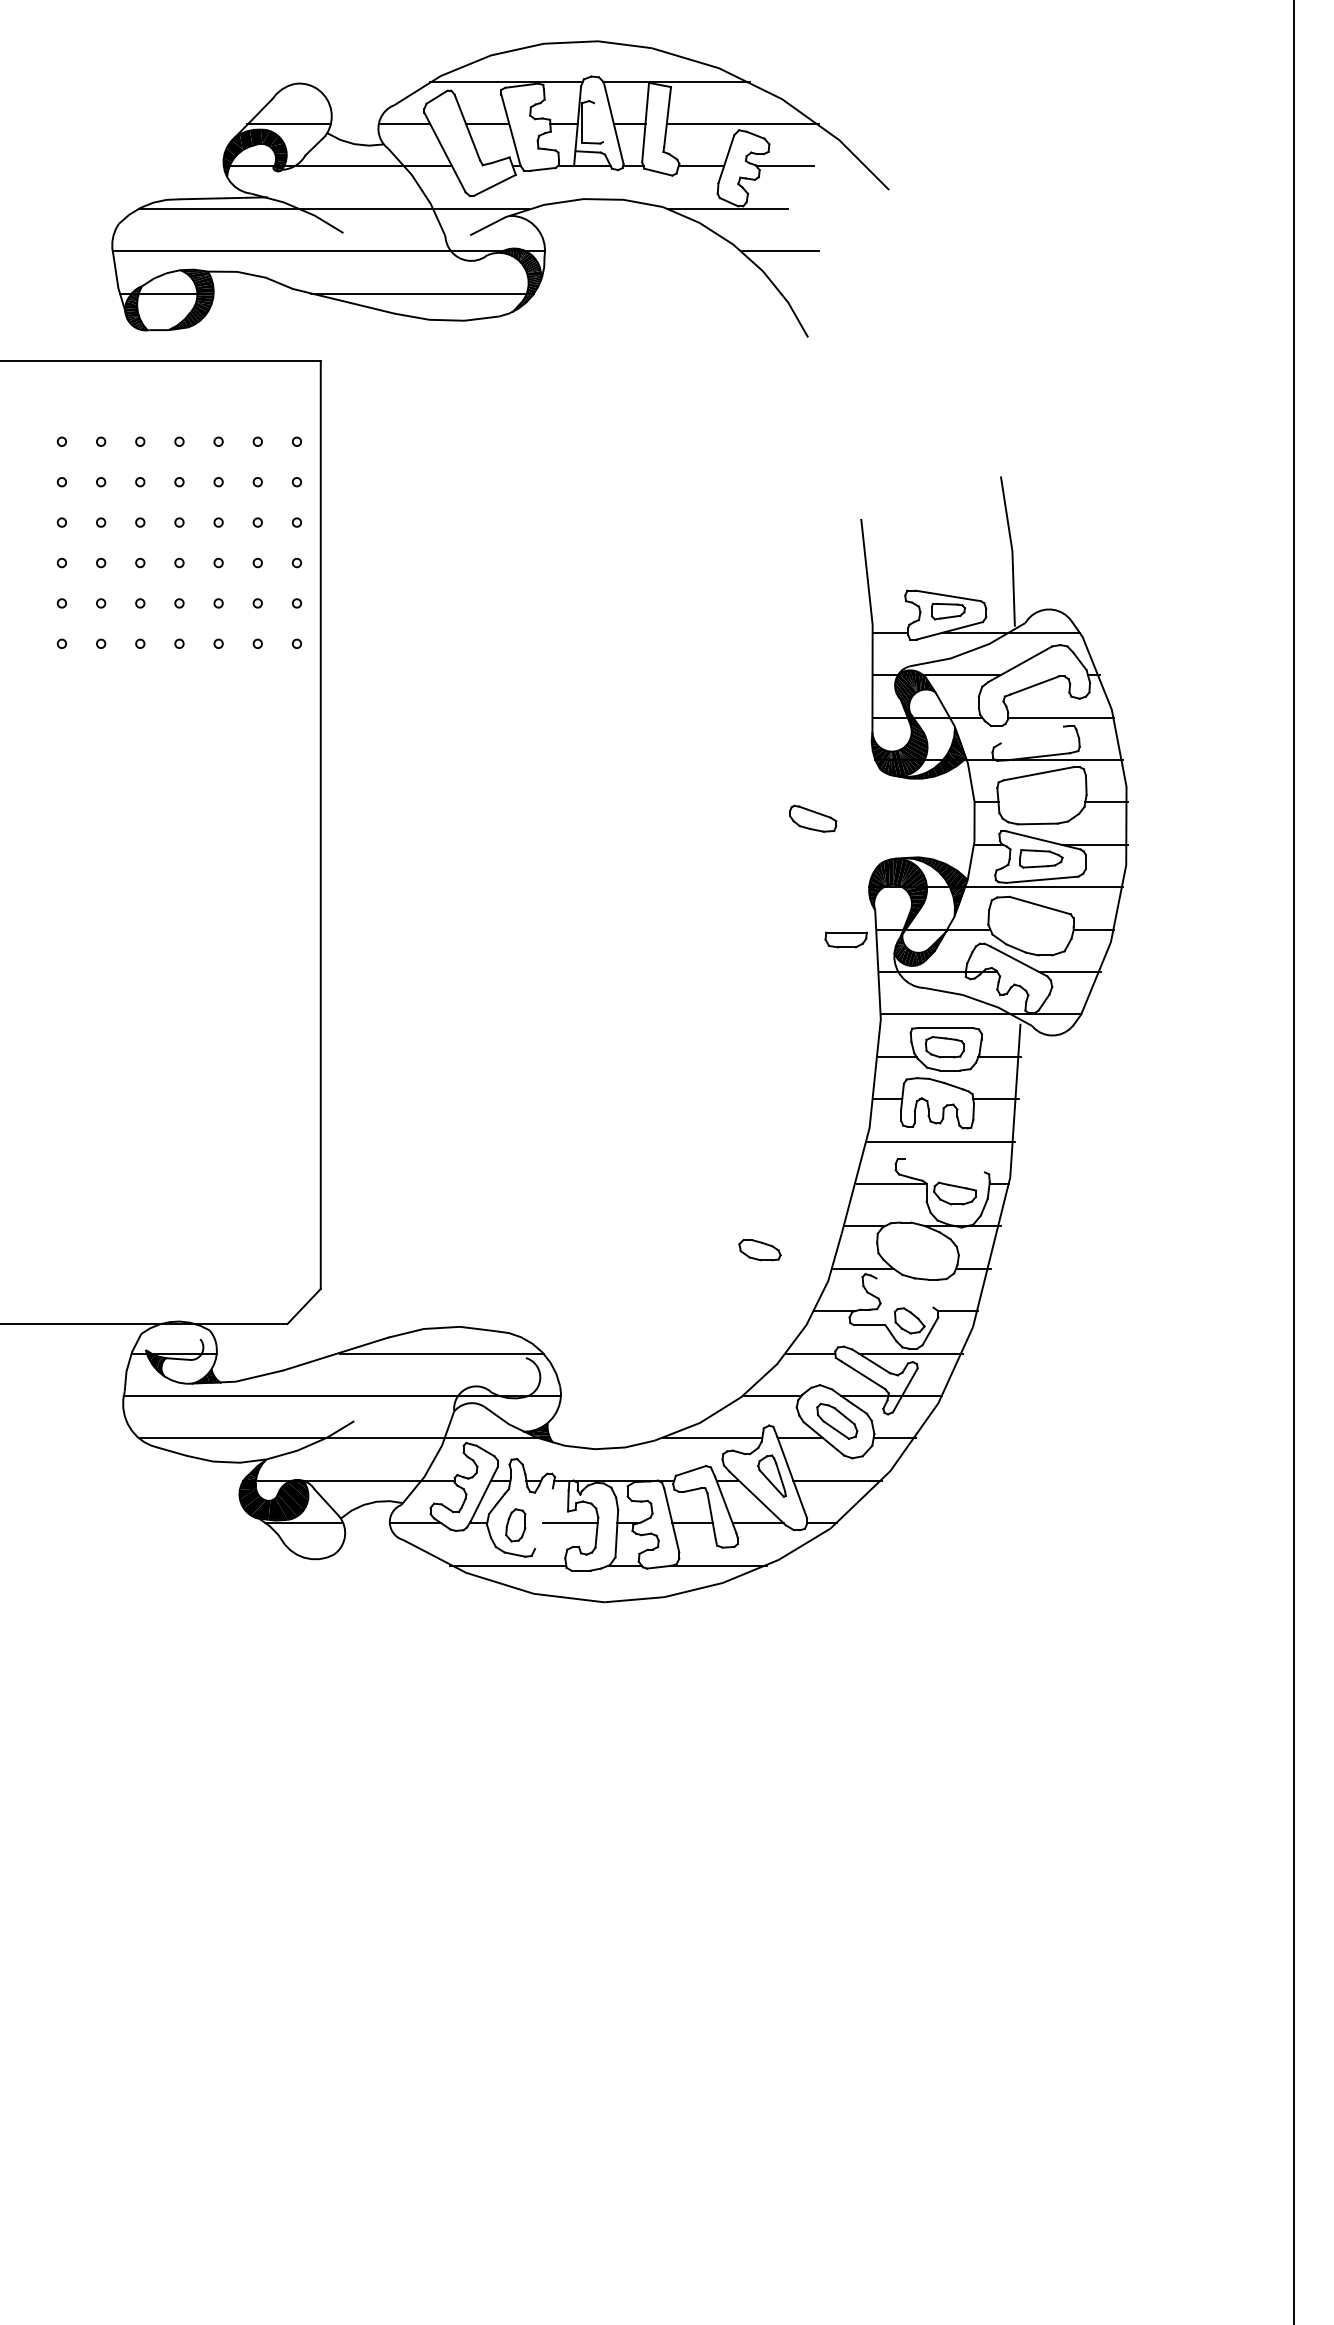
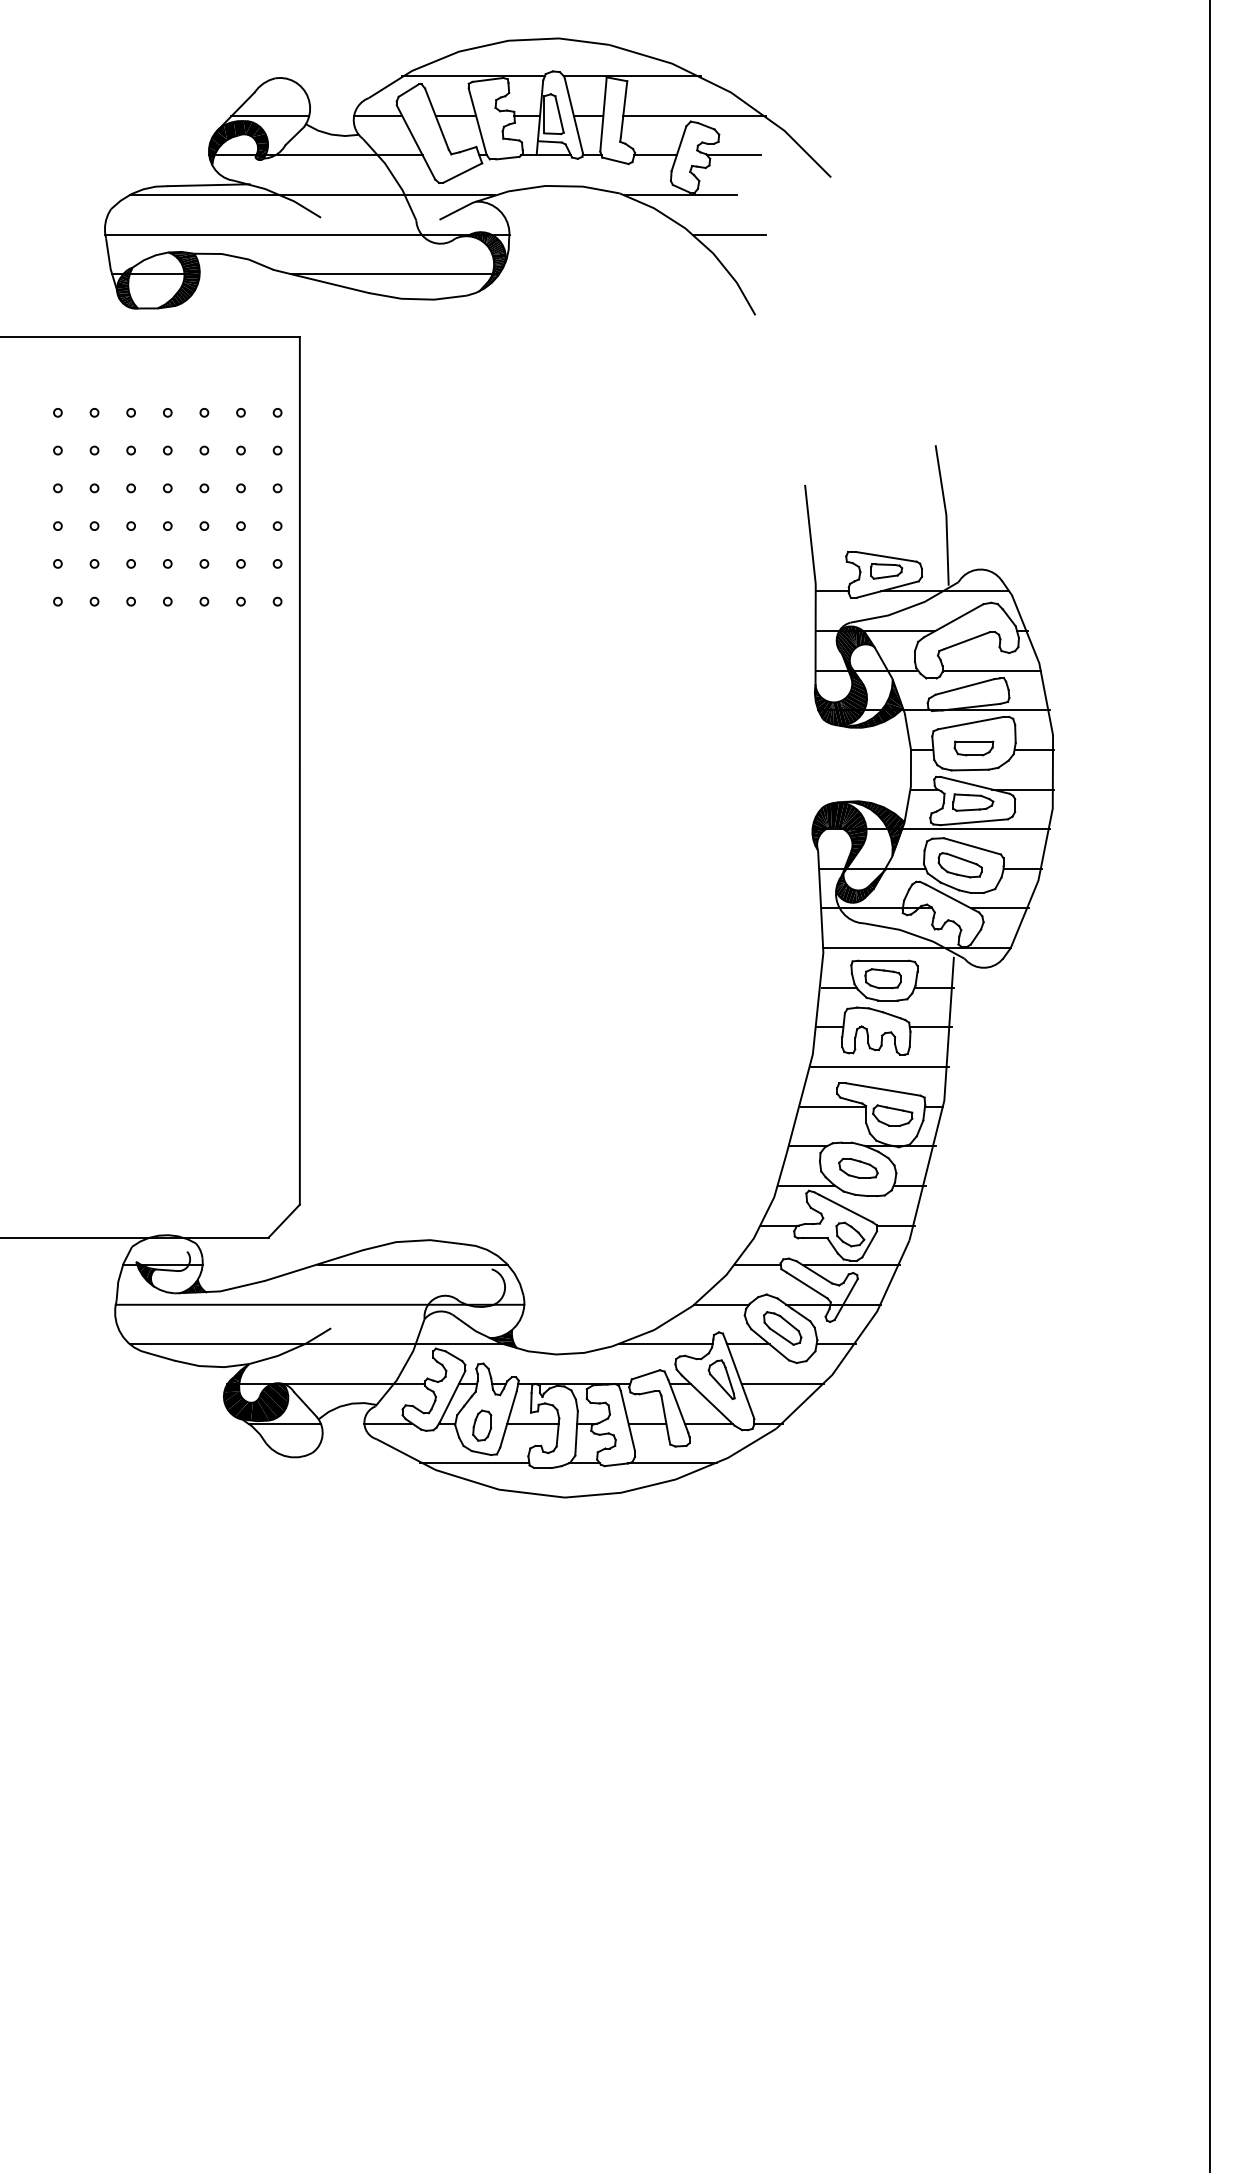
line: (598, 122) -> (559, 114), added
line: (1031, 734) -> (964, 686), added
part: (812, 819) -> (959, 865), moved
part: (845, 939) -> (973, 748), moved
line: (945, 1165) -> (883, 1089), added
part: (760, 1250) -> (858, 1168), moved
line: (904, 1293) -> (845, 1208), added
line: (543, 1518) -> (508, 1419), added

